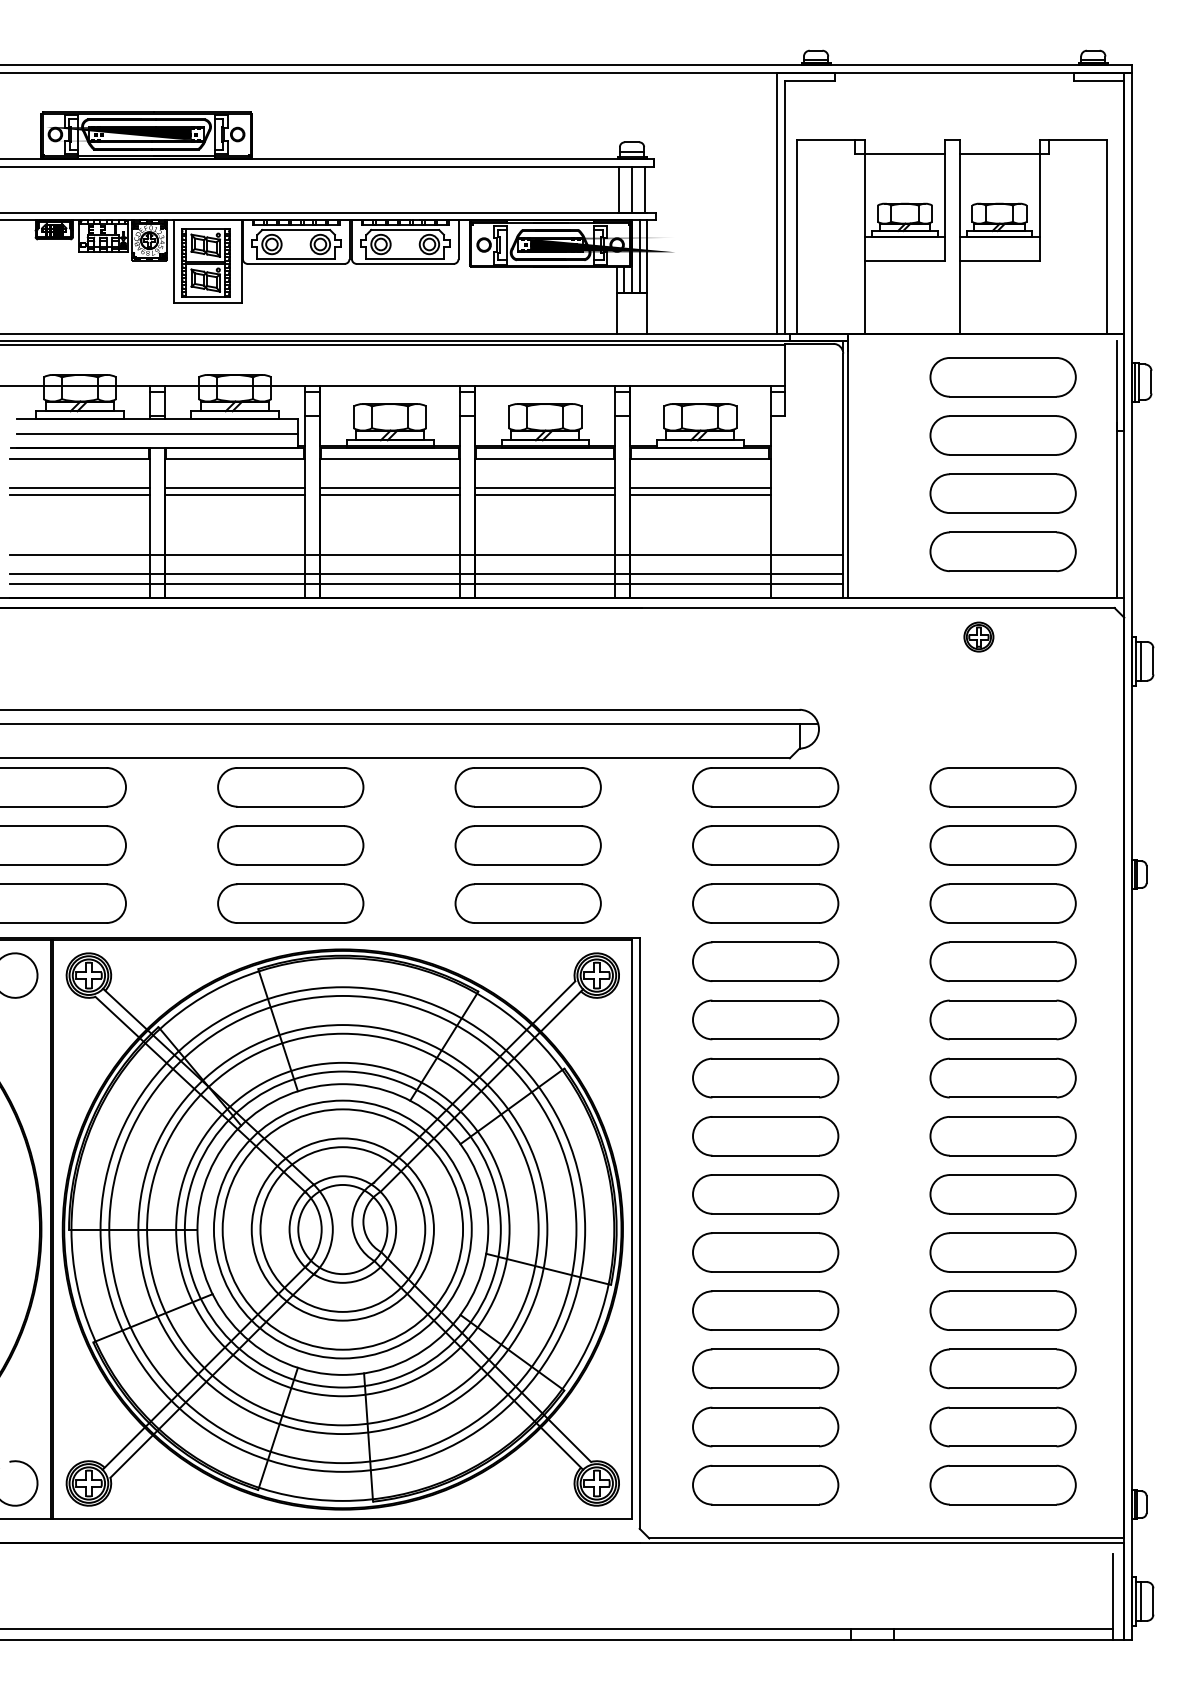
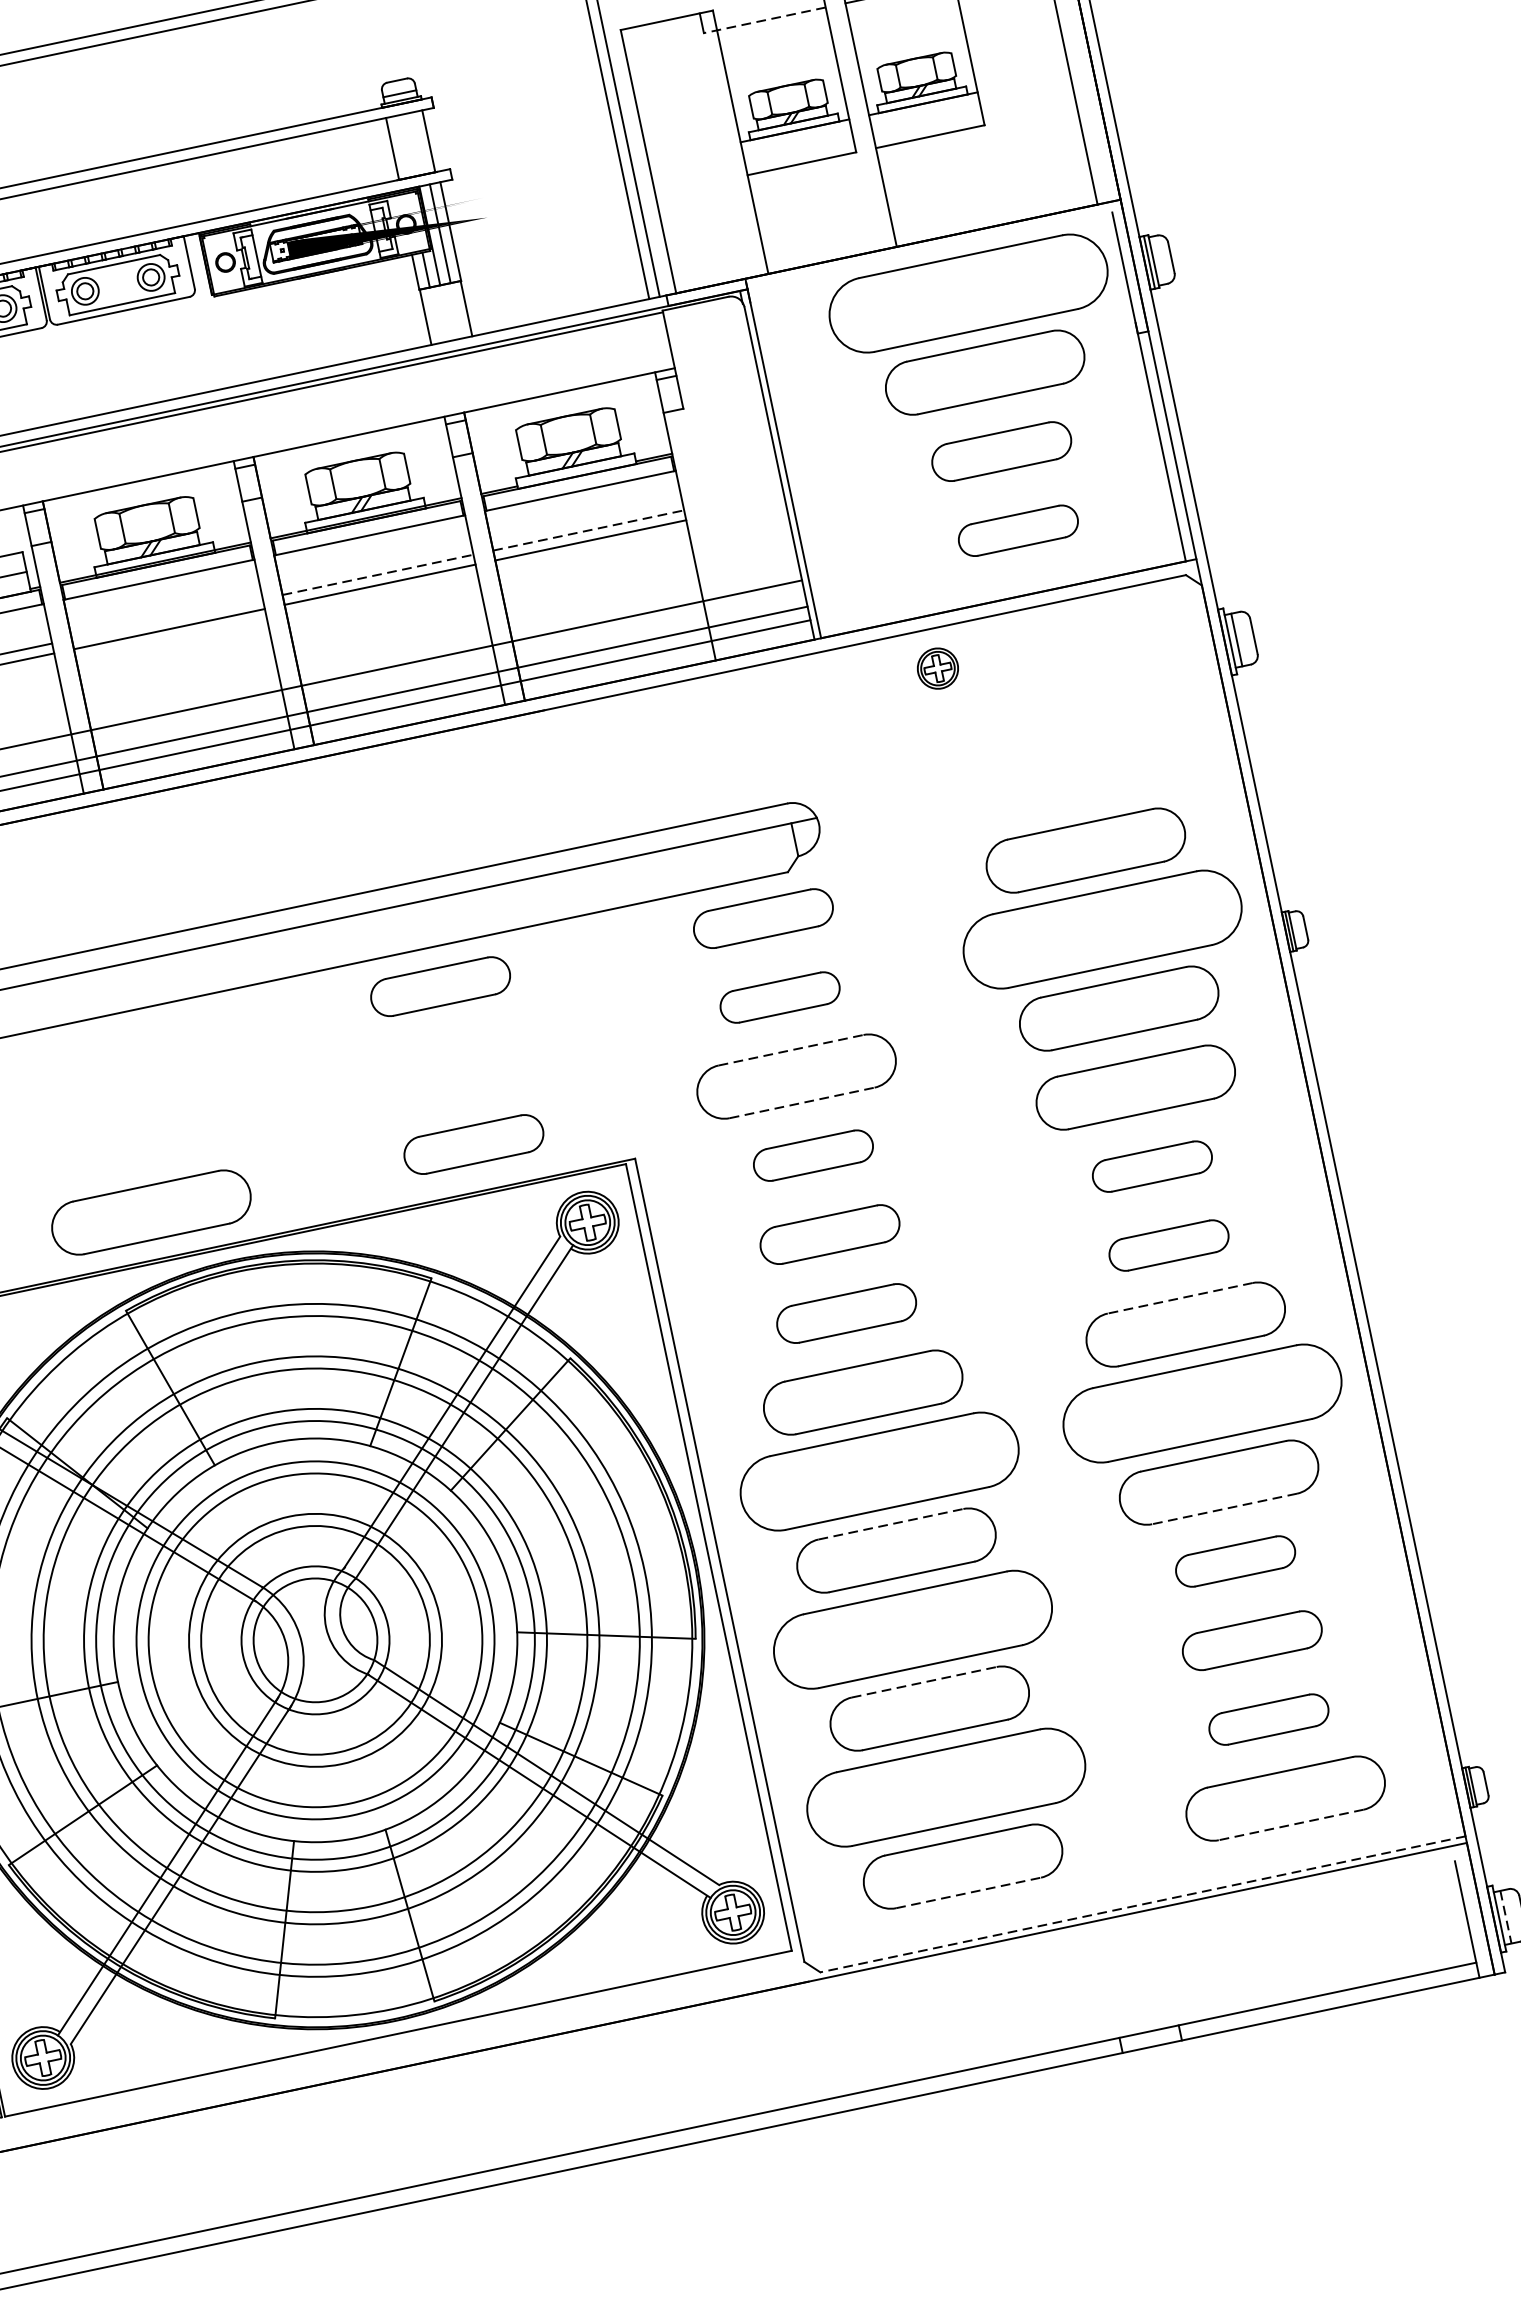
line: (900, 154) -> (765, 20), solid -> dashed
line: (632, 189) -> (411, 144), removed
part: (1002, 377) -> (967, 294), size x1.4
line: (389, 487) -> (166, 618), removed
line: (545, 487) -> (378, 574), solid -> dashed
line: (700, 487) -> (588, 529), solid -> dashed
part: (1002, 493) -> (1000, 451), size x0.7
part: (1002, 551) -> (1017, 530), size x0.6
part: (978, 636) -> (937, 667), moved
part: (290, 787) -> (117, 1054), removed
part: (527, 787) -> (439, 987), size x0.7
part: (765, 787) -> (763, 918), size x0.7
part: (290, 845) -> (134, 1133), removed
part: (527, 845) -> (456, 1065), removed
part: (765, 845) -> (779, 997), size x0.6
part: (1002, 845) -> (1101, 929), size x1.4
line: (766, 884) -> (792, 1050), solid -> dashed
part: (527, 903) -> (472, 1144), size x0.7
line: (766, 923) -> (803, 1103), solid -> dashed
part: (765, 961) -> (812, 1155), size x0.6
part: (765, 1019) -> (829, 1234), size x0.7
part: (1002, 1019) -> (1151, 1166), size x0.6
part: (765, 1077) -> (846, 1312), size x0.7
part: (1002, 1077) -> (1168, 1244), size x0.6
line: (1002, 1116) -> (1179, 1297), solid -> dashed
part: (765, 1194) -> (879, 1471), size x1.4
part: (1002, 1194) -> (1201, 1403), size x1.4
line: (766, 1233) -> (892, 1524), solid -> dashed
line: (1002, 1271) -> (1223, 1508), solid -> dashed
part: (765, 1310) -> (912, 1629), size x1.4
part: (1002, 1310) -> (1234, 1561), size x0.6
line: (766, 1349) -> (925, 1682), solid -> dashed
part: (1002, 1368) -> (1251, 1640), size x0.7
part: (765, 1426) -> (946, 1786), size x1.4
part: (1002, 1426) -> (1267, 1719), size x0.6
line: (766, 1504) -> (969, 1892), solid -> dashed
line: (1002, 1504) -> (1290, 1825), solid -> dashed
line: (886, 1538) -> (1142, 1904), solid -> dashed
line: (1140, 1601) -> (1505, 1917), solid -> dashed

